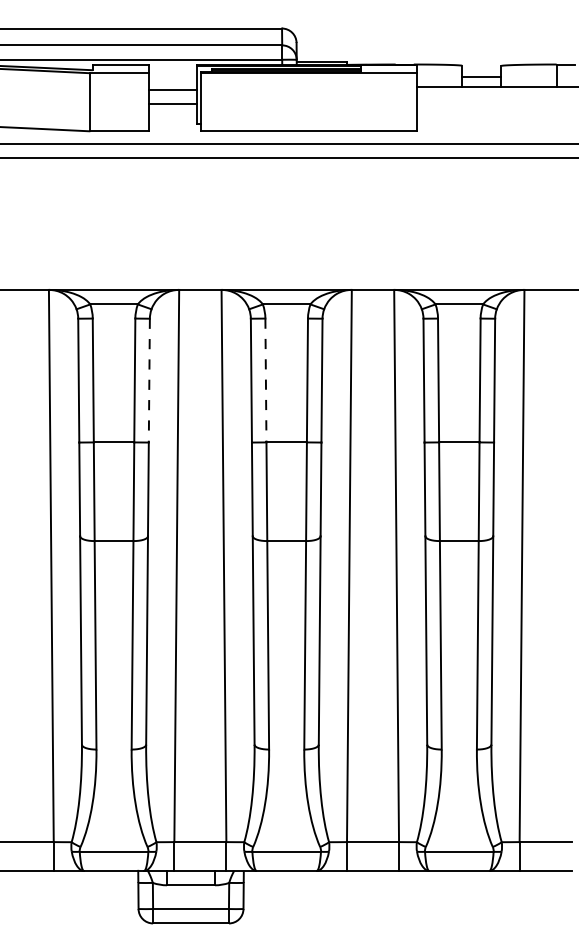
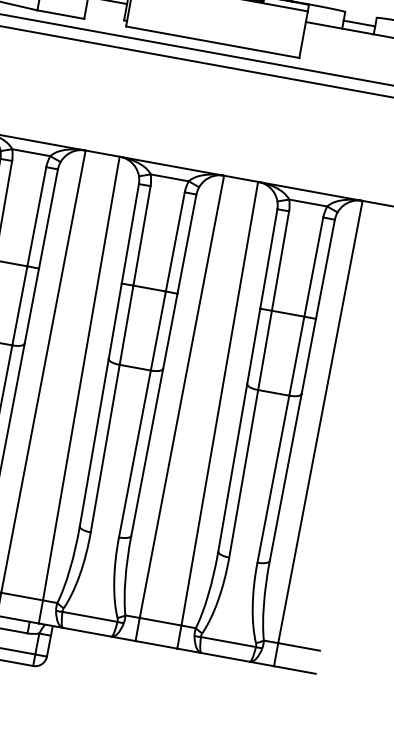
line: (149, 380) -> (48, 218), dashed -> solid
line: (265, 380) -> (141, 235), dashed -> solid

